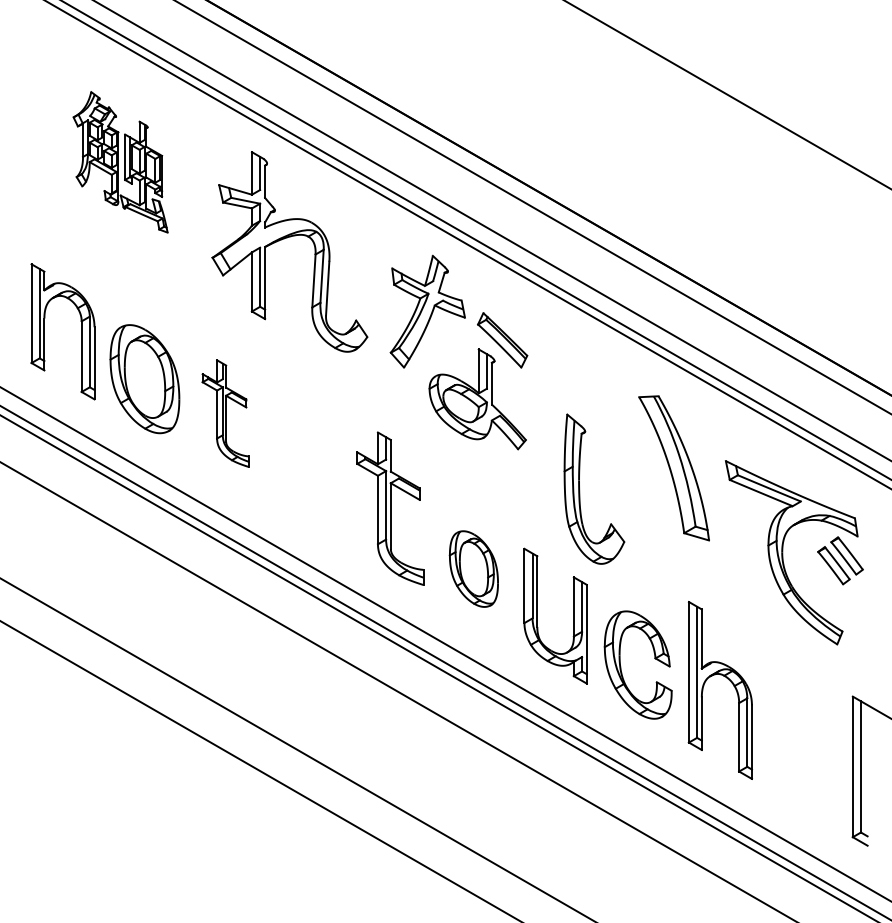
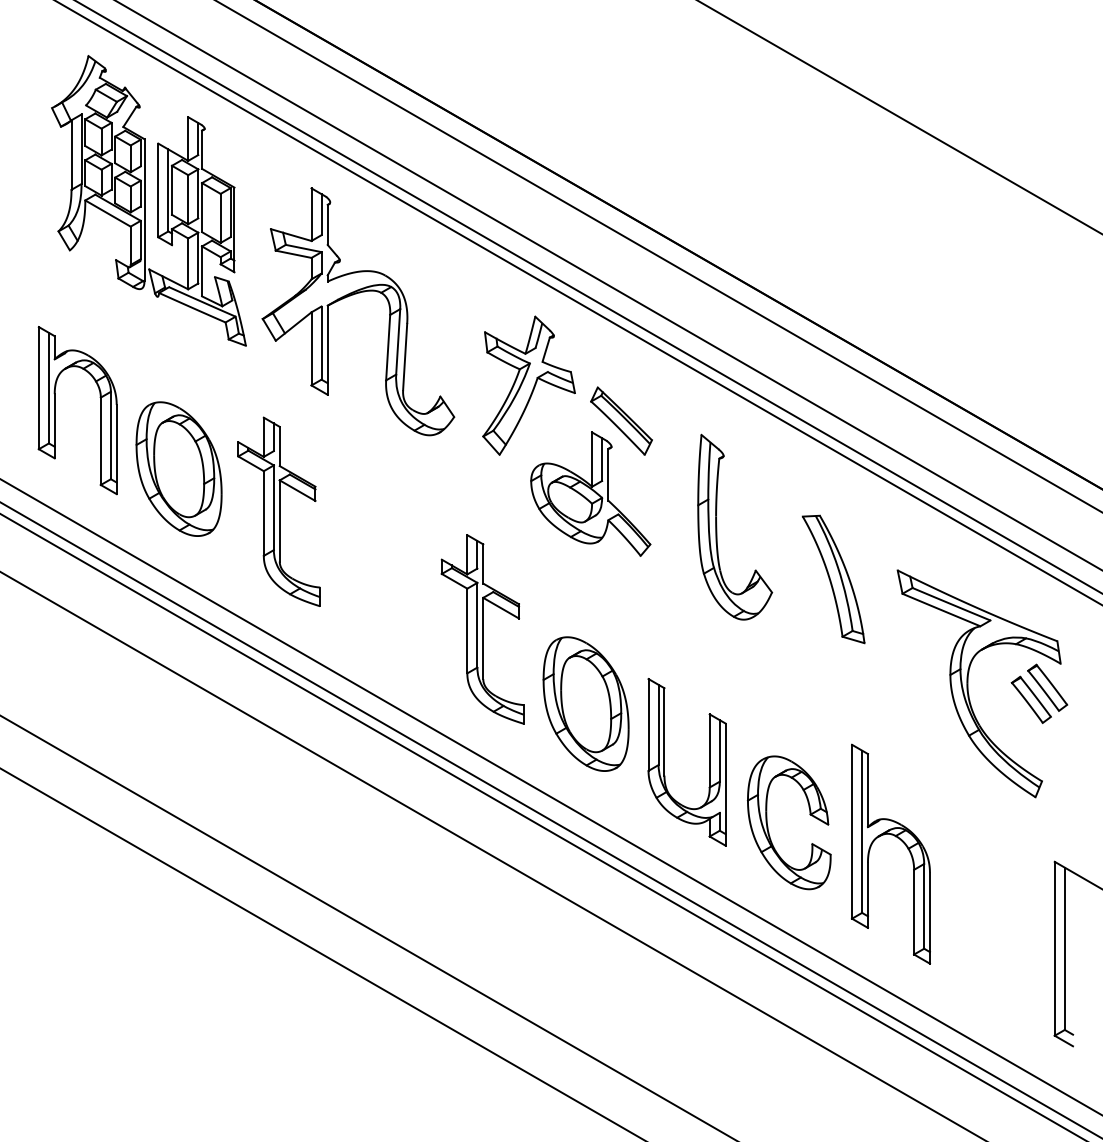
part: (120, 161) -> (148, 200), size x1.67
part: (225, 413) -> (278, 511), size x1.43
part: (673, 468) -> (833, 579), size x0.71
part: (580, 488) -> (717, 526), moved
part: (473, 568) -> (585, 703), size x1.43

